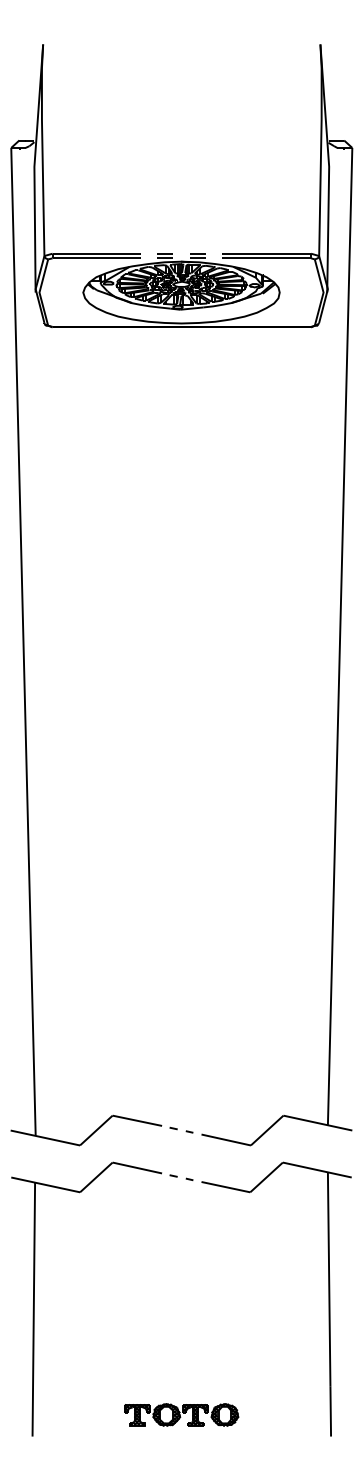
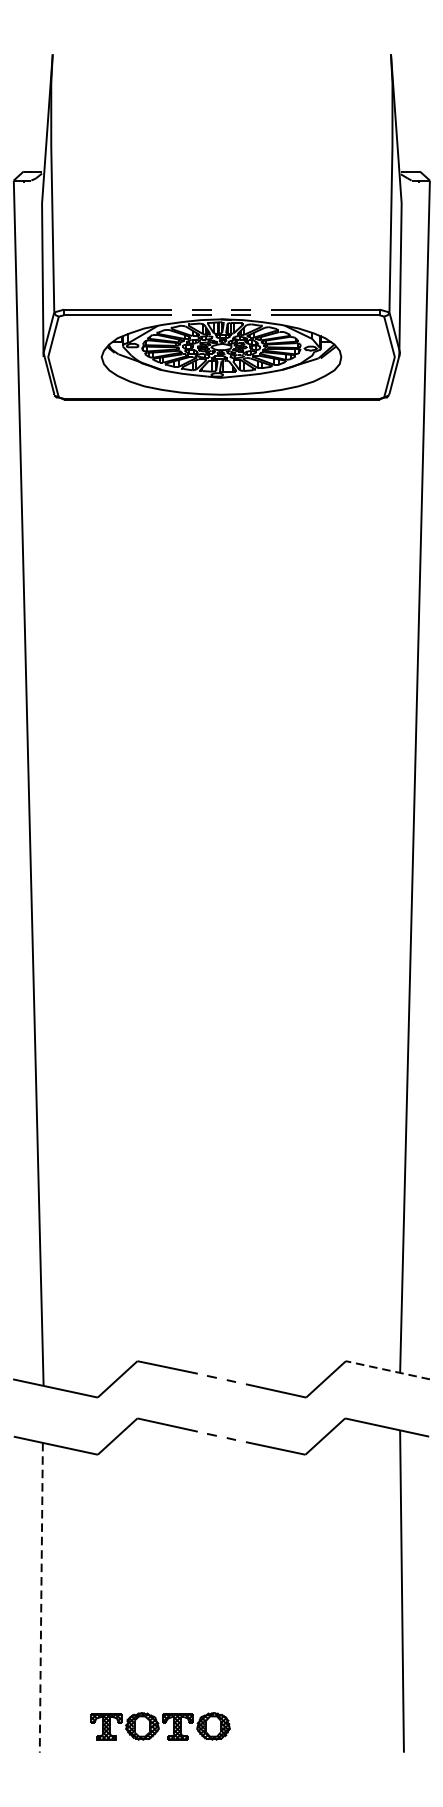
line: (317, 1122) -> (387, 1369), solid -> dashed
line: (33, 1309) -> (40, 1597), solid -> dashed
part: (181, 1414) -> (160, 1725), moved

